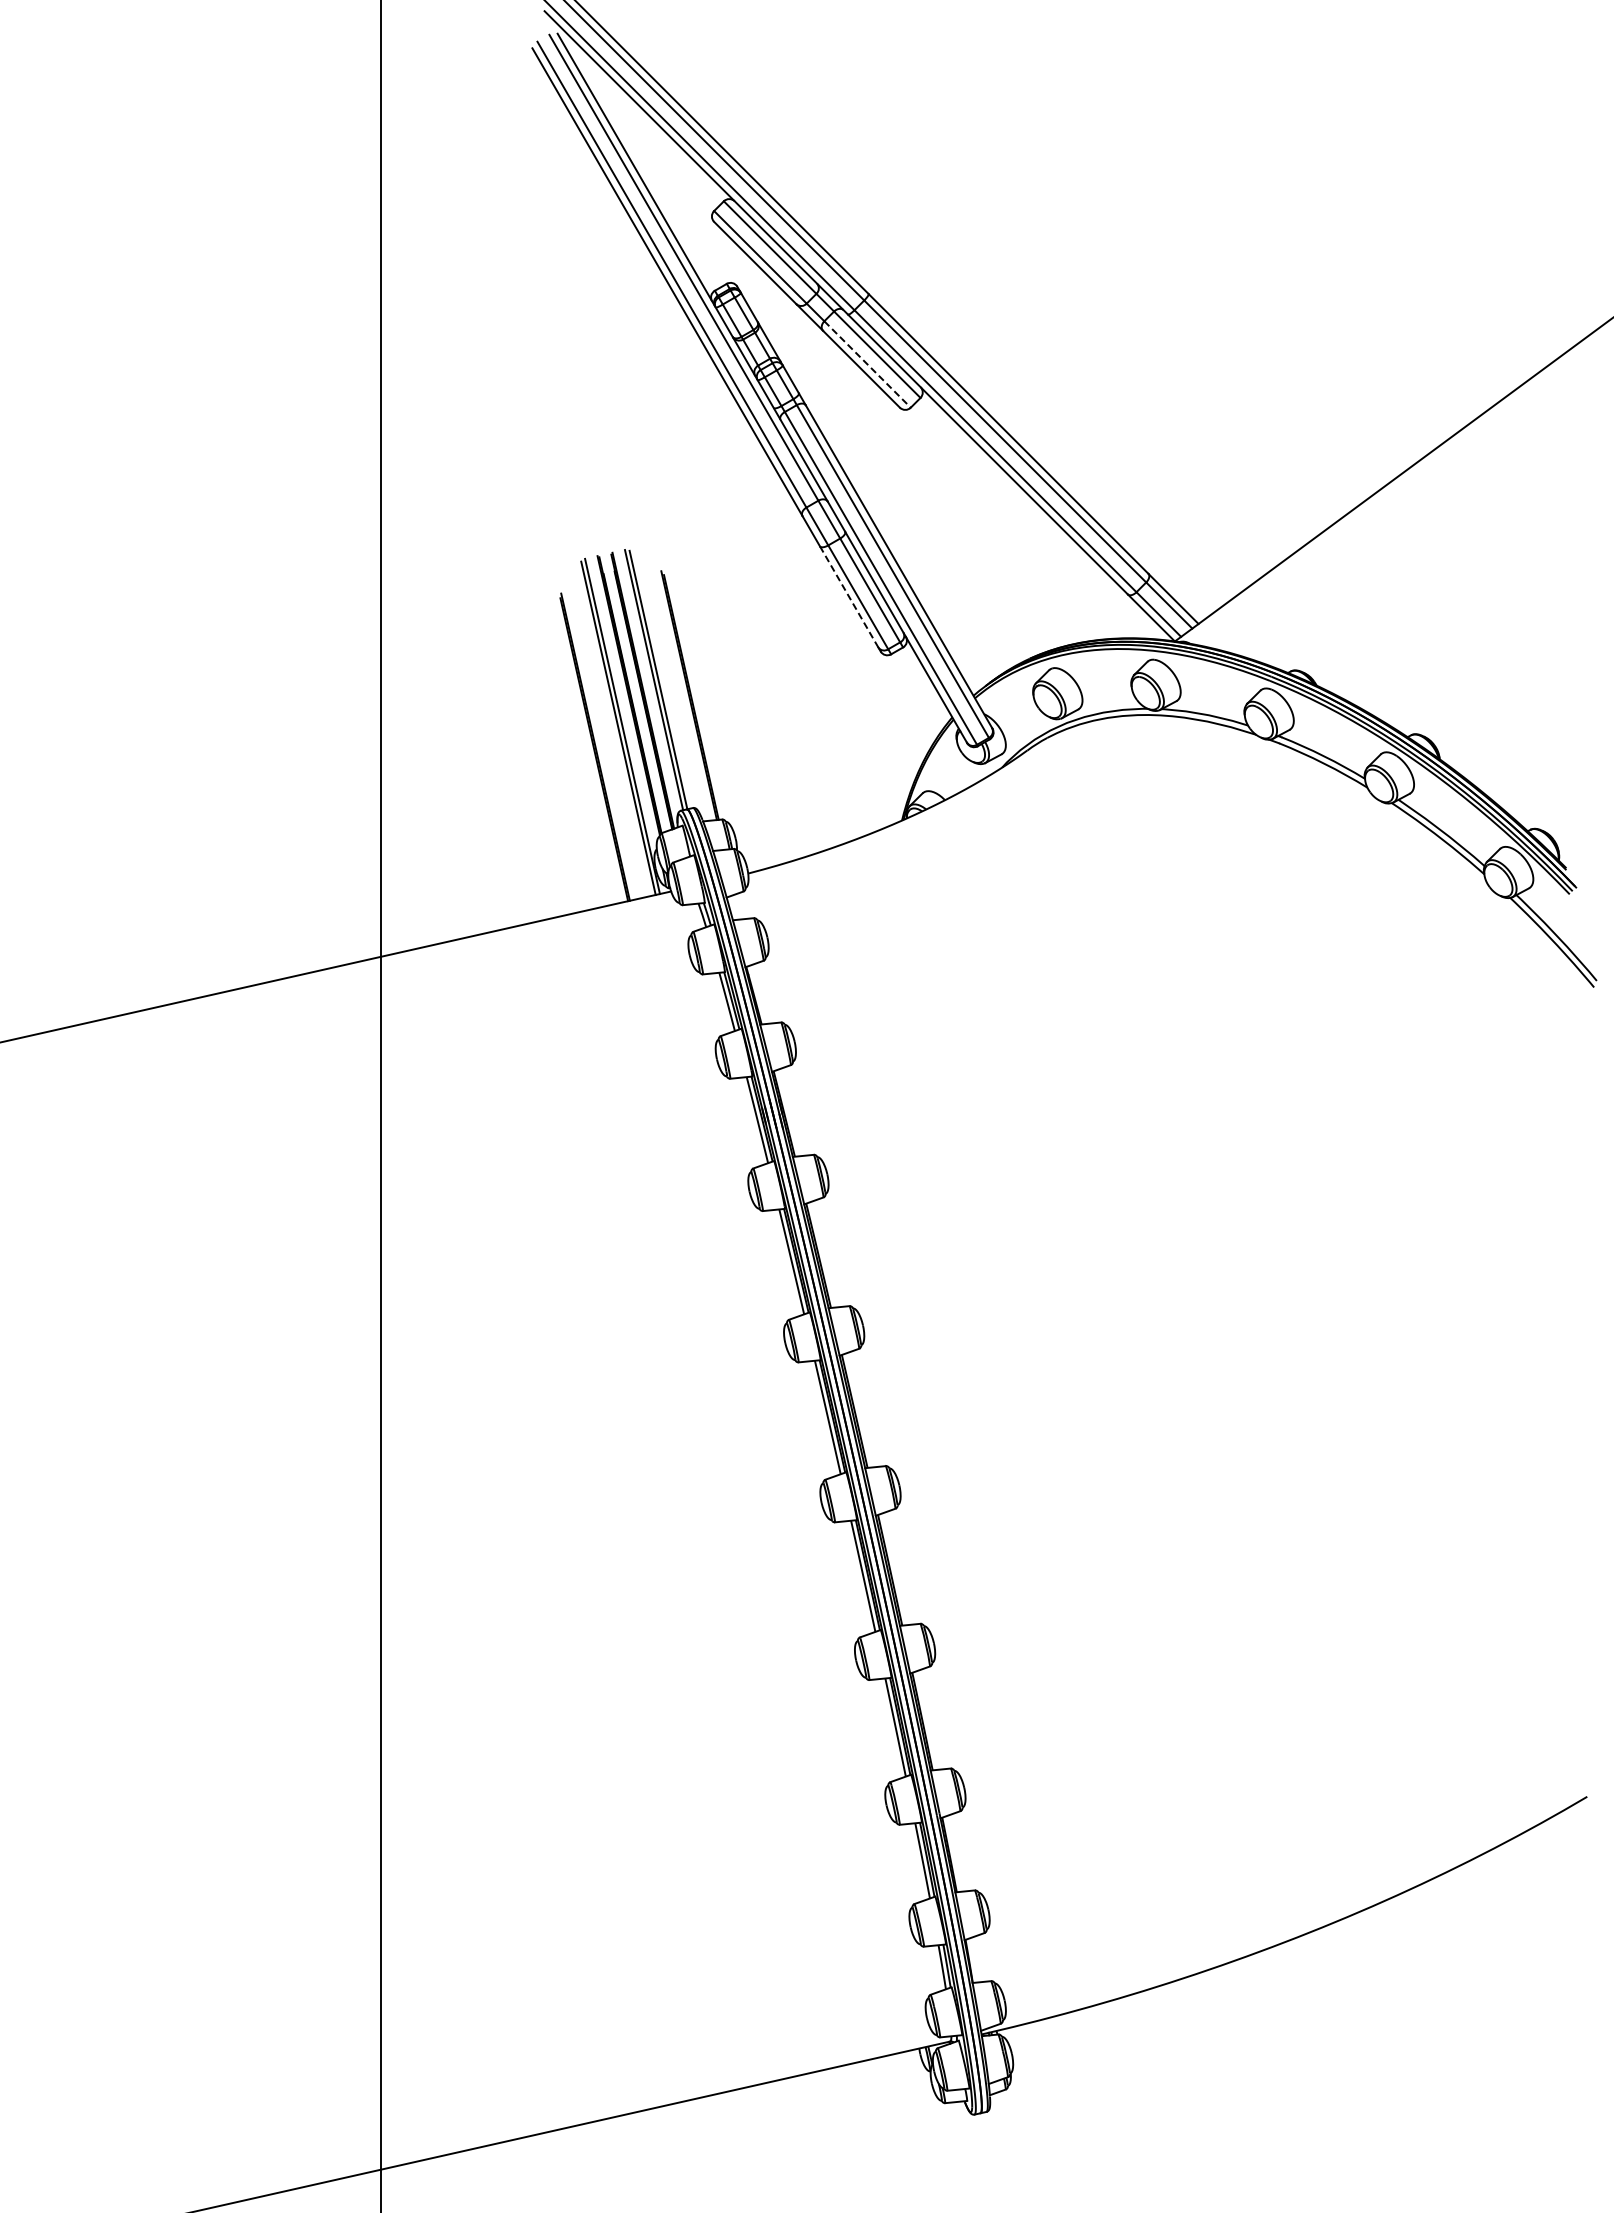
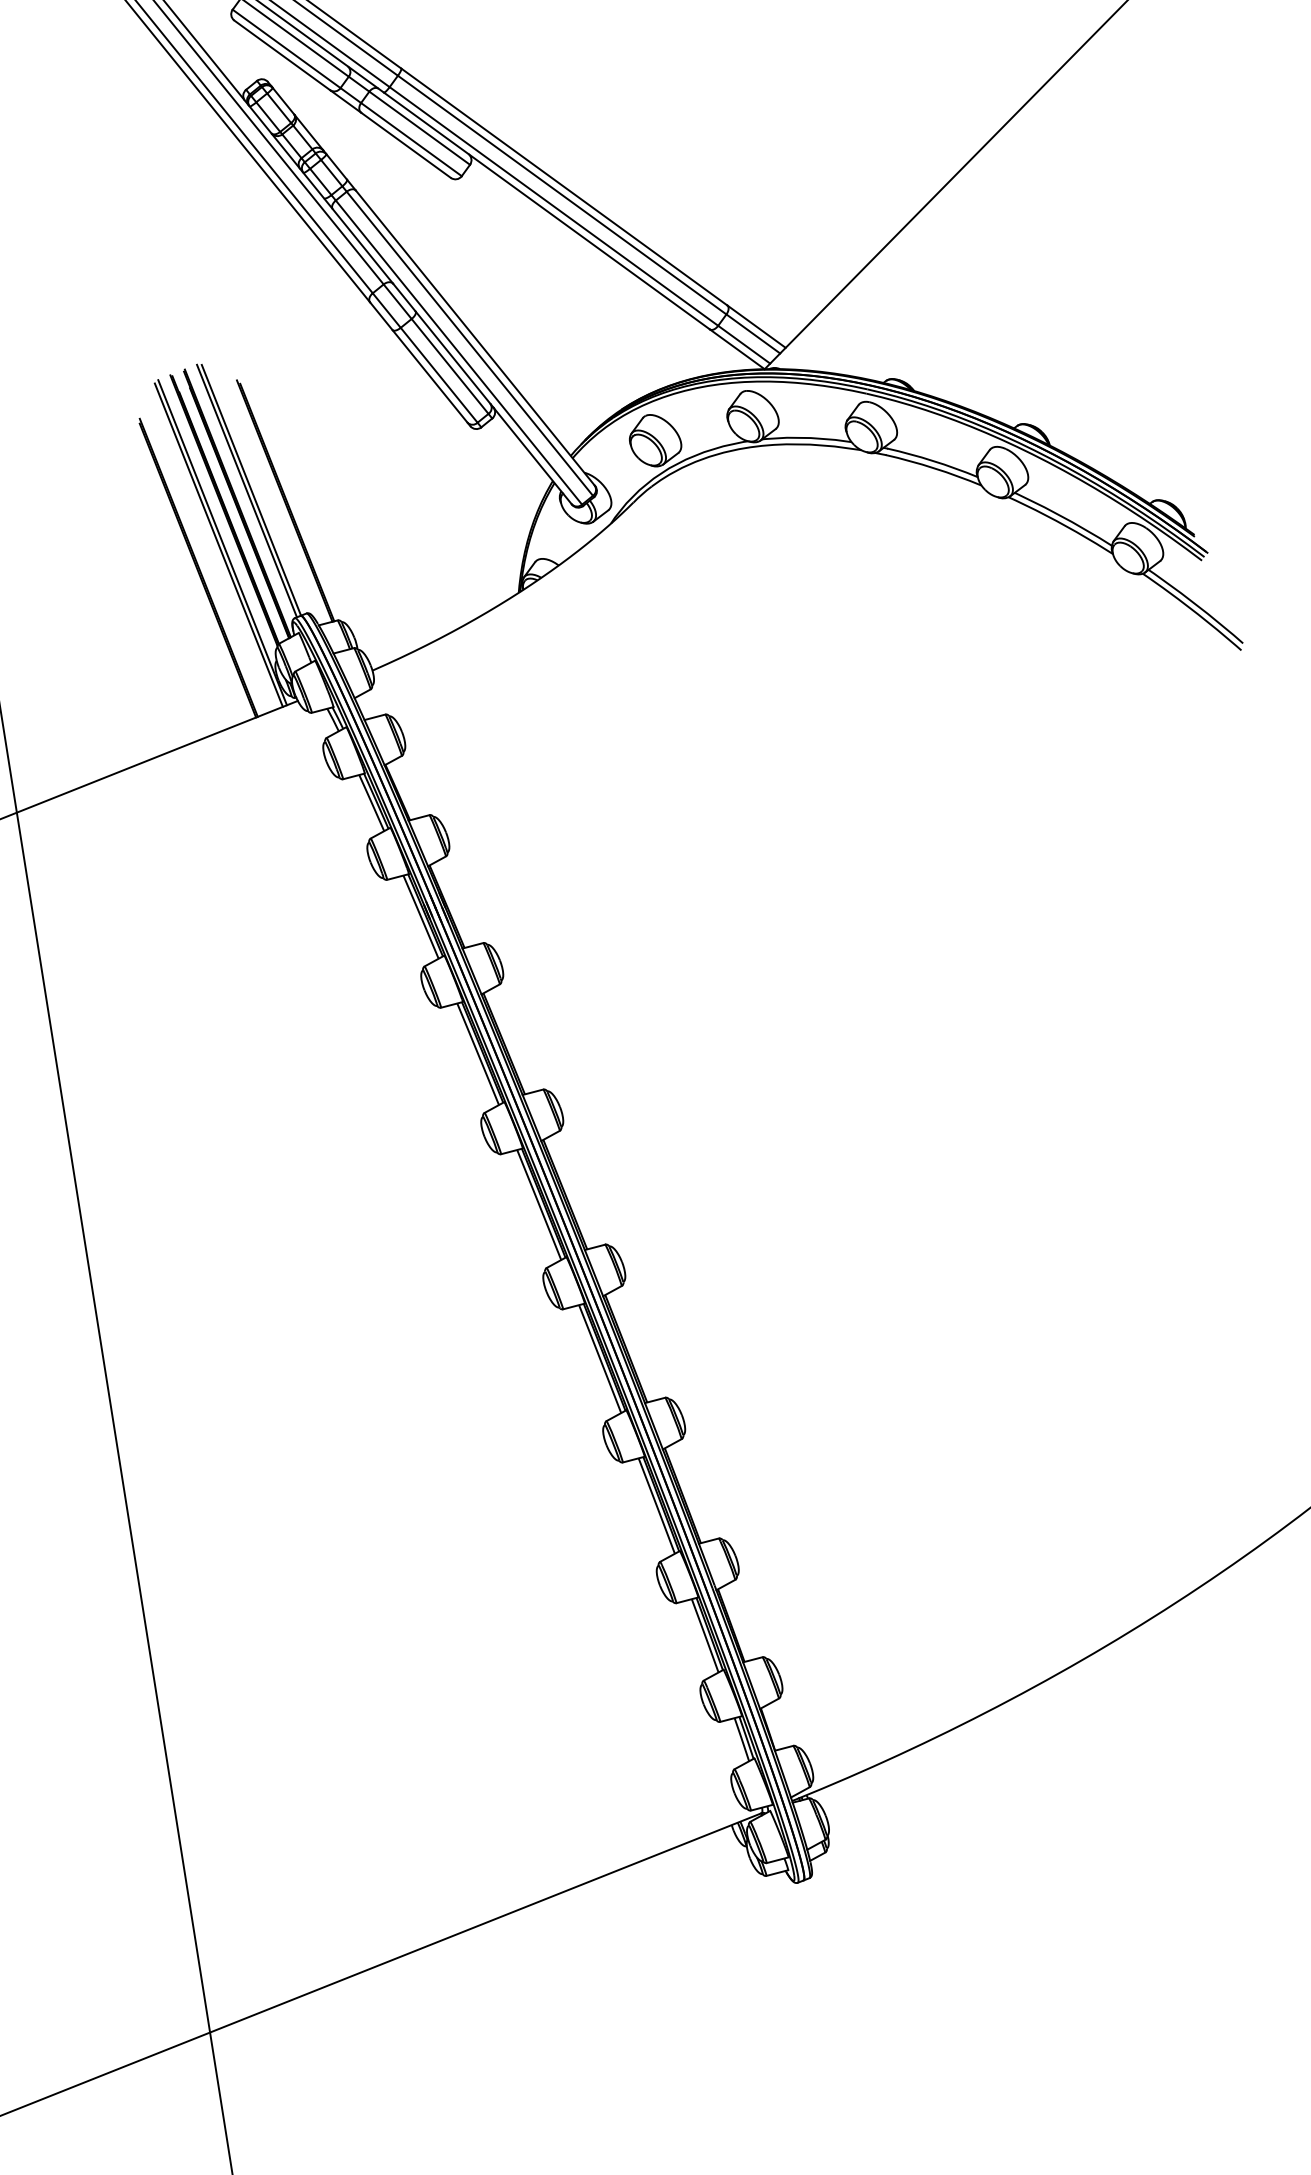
line: (867, 364) -> (411, 139), dashed -> solid
line: (849, 597) -> (430, 376), dashed -> solid

